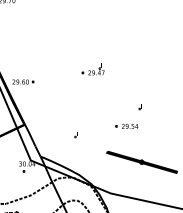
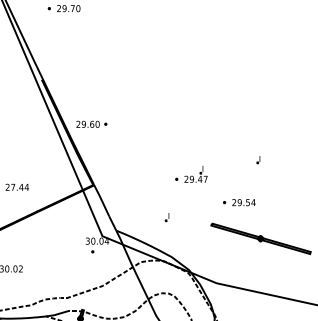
part: (93, 69) -> (191, 174), moved
part: (126, 126) -> (239, 202), moved
part: (75, 134) -> (166, 217), moved

